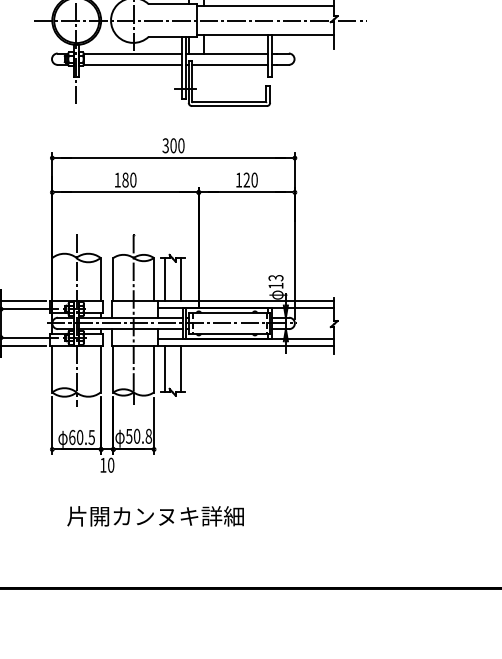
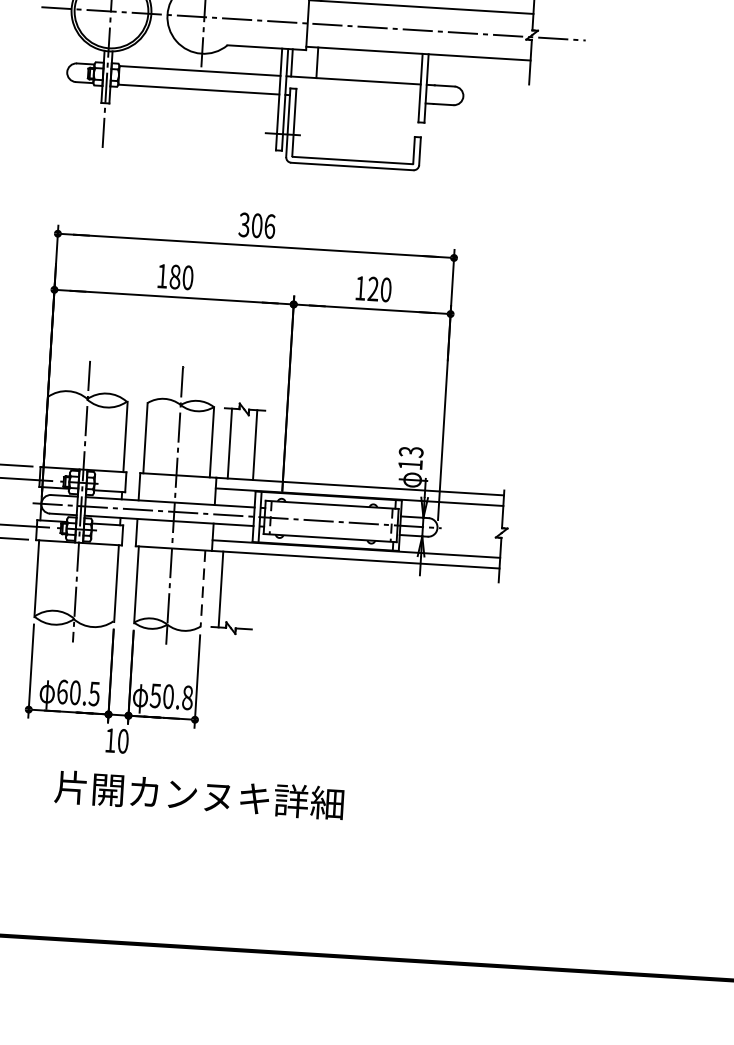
line: (230, 64) -> (358, 98), removed
text: (181, 145) -> (270, 226), 300 -> 306
line: (180, 368) -> (246, 590), removed
line: (154, 369) -> (203, 589), solid -> dashed
text: (155, 516) -> (199, 795), moved

